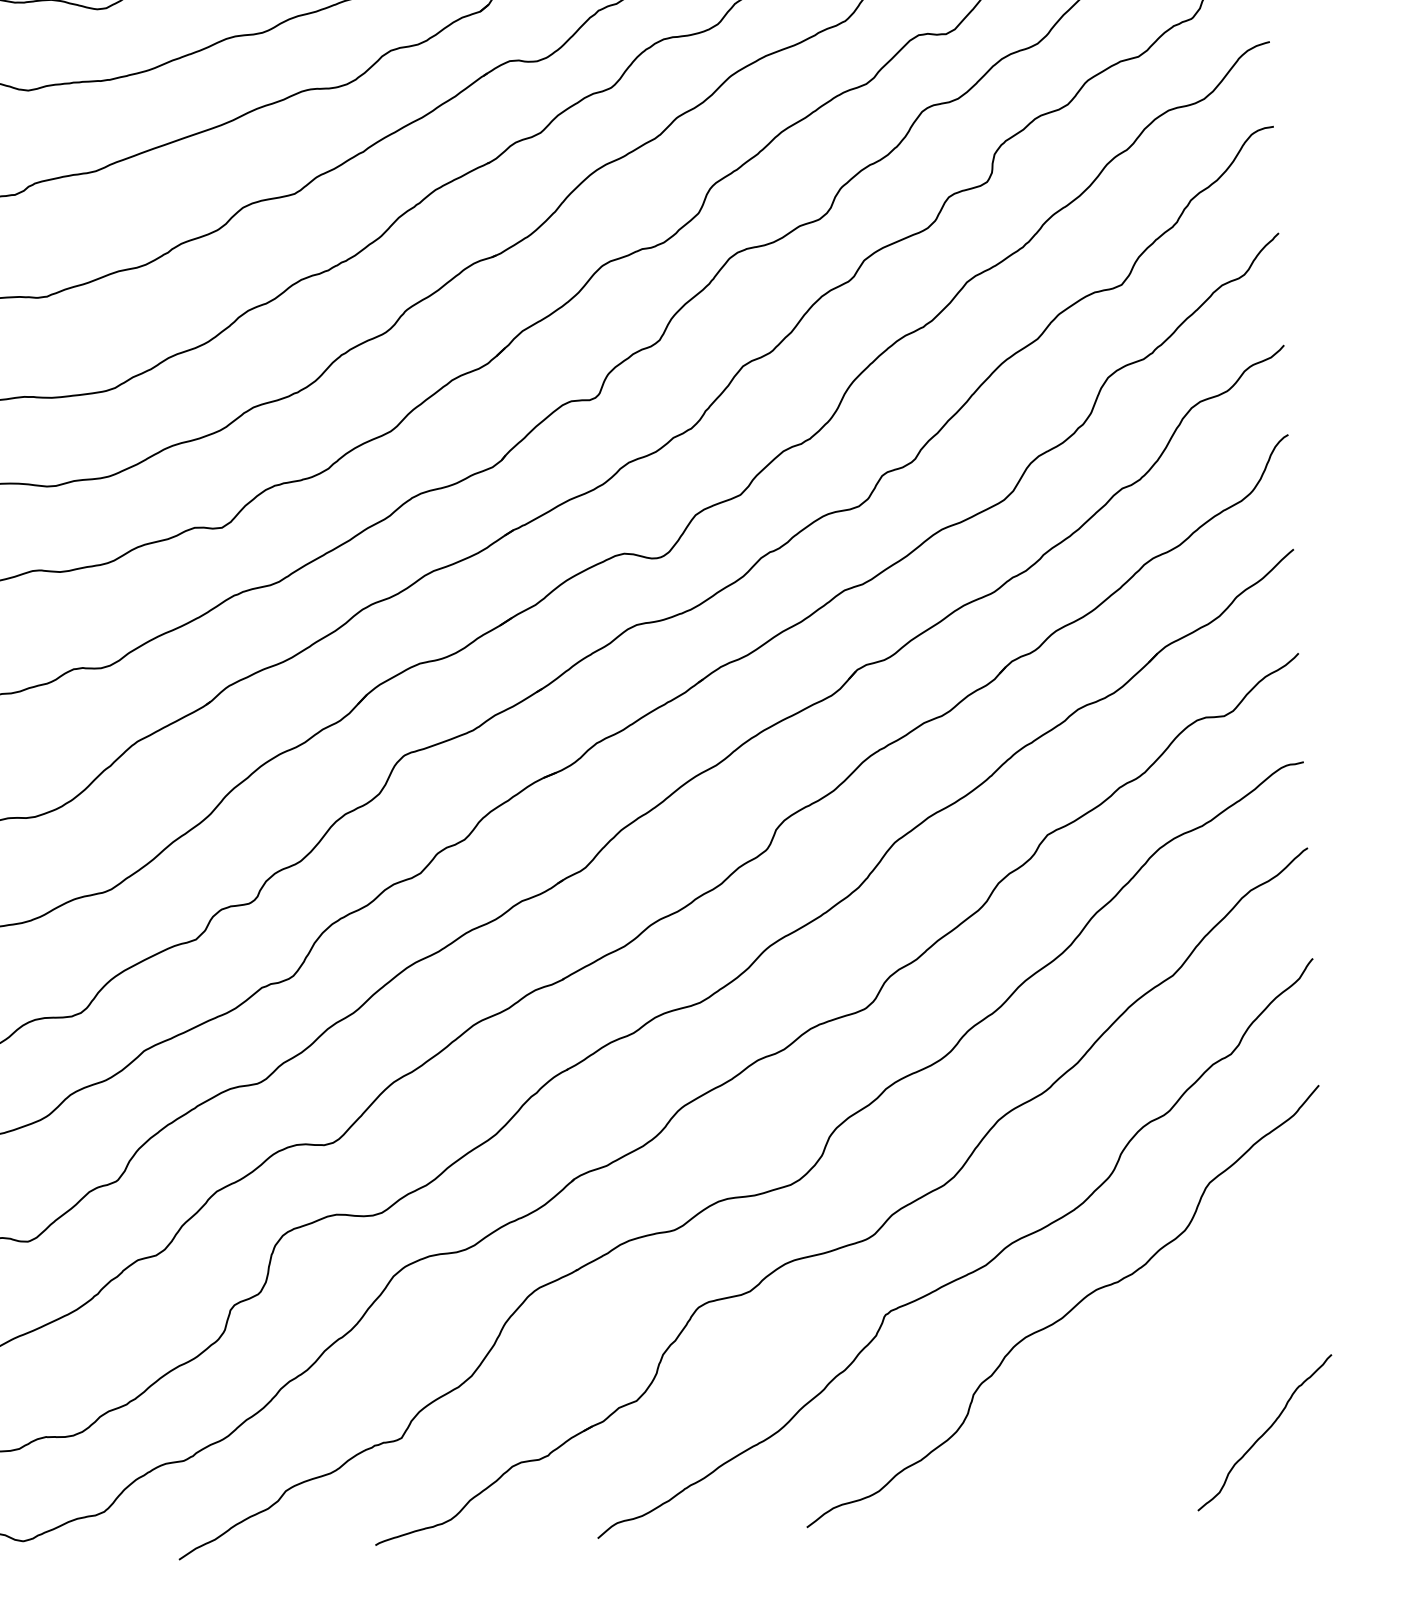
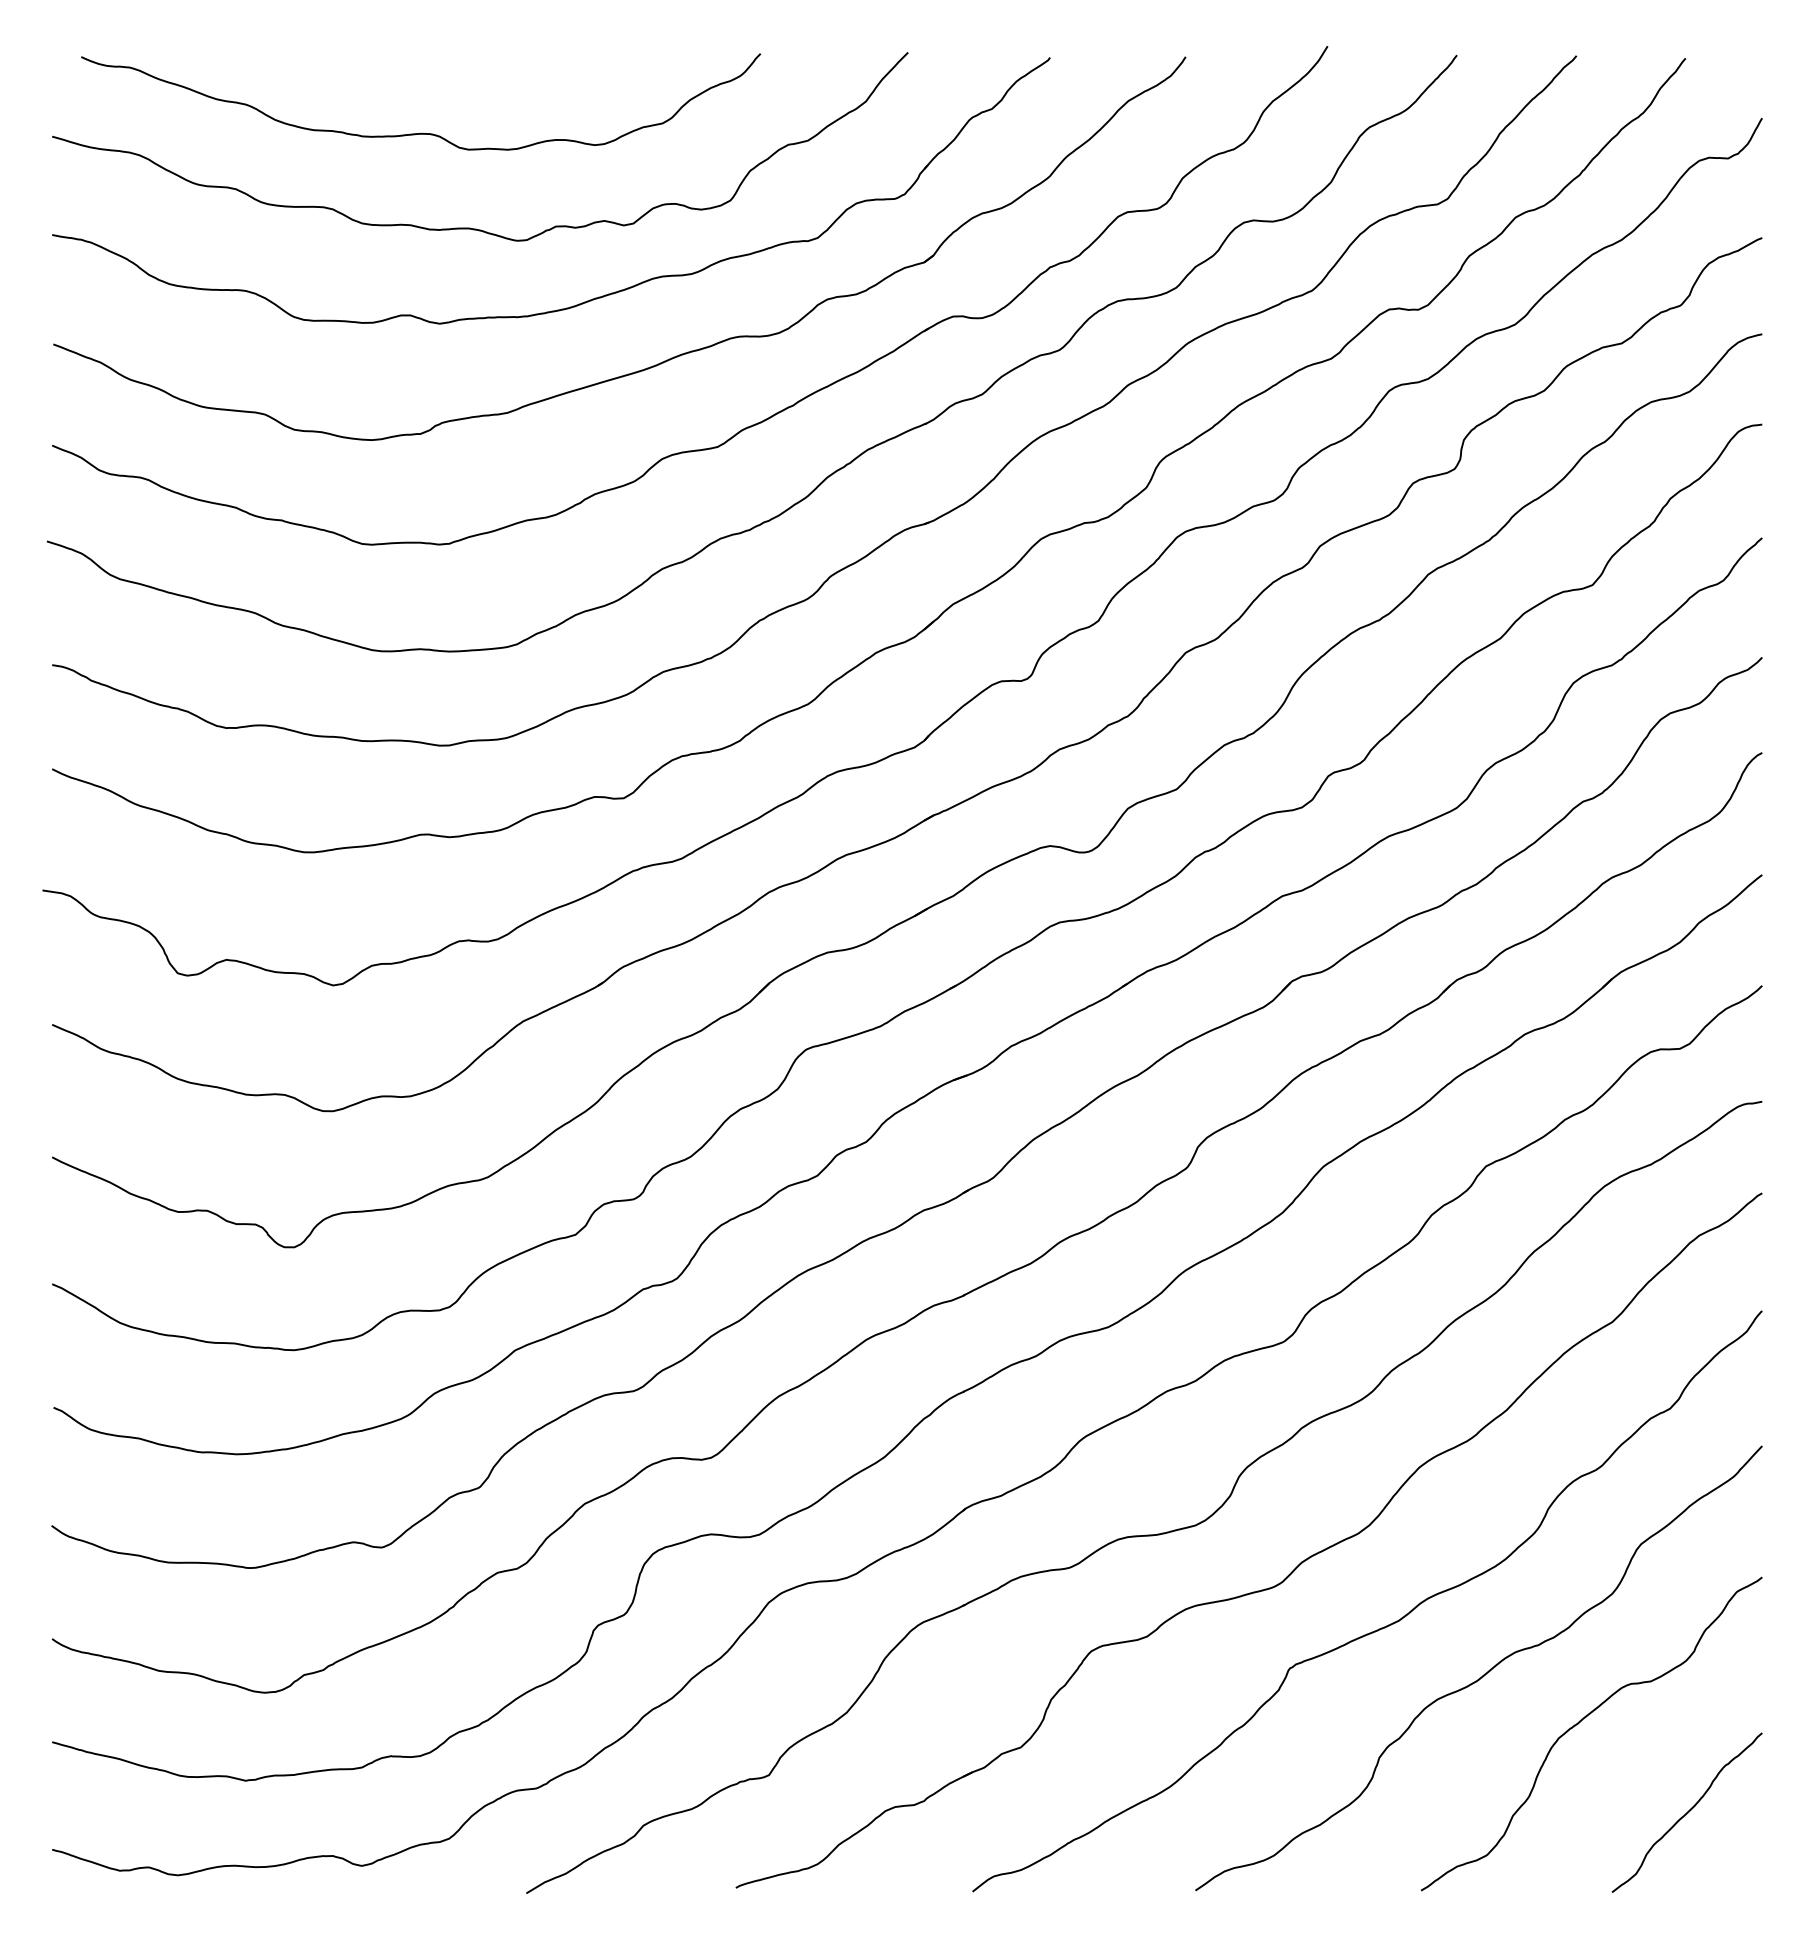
curve: (1160, 1352) -> (1580, 1722), added

